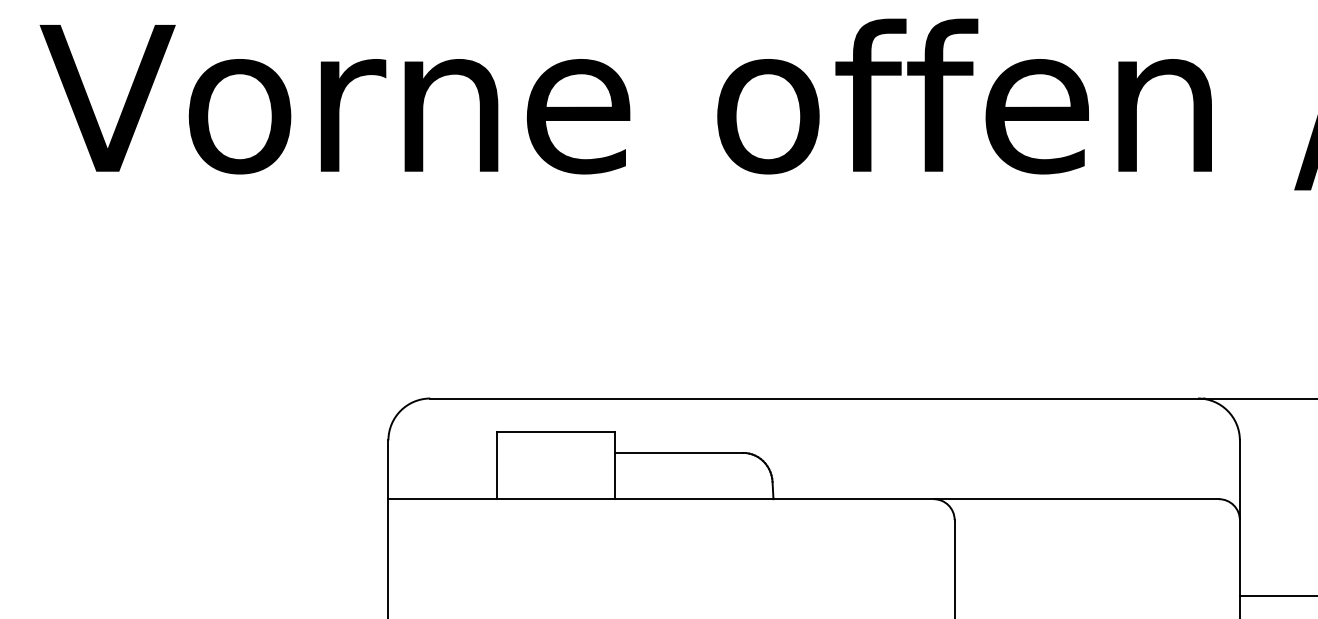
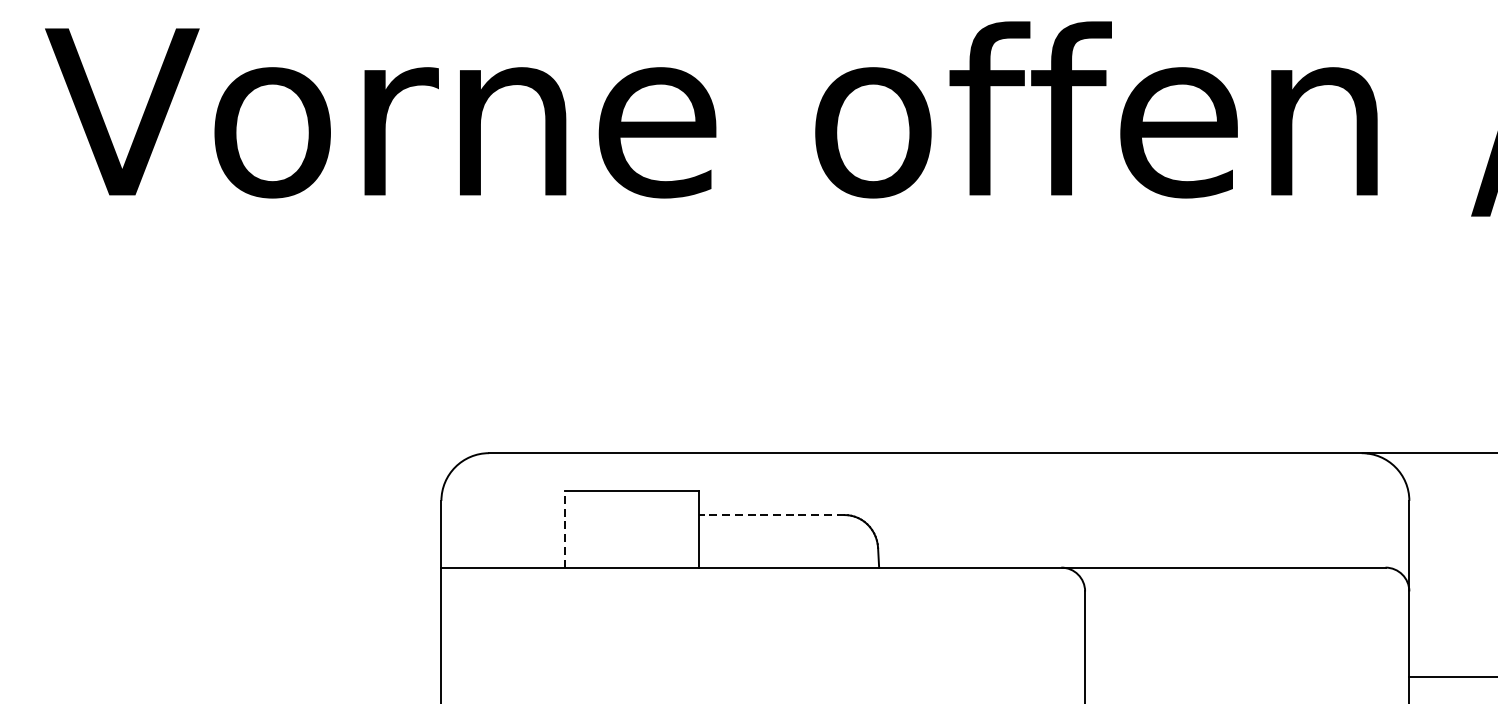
line: (678, 452) -> (771, 514), solid -> dashed
line: (497, 465) -> (565, 529), solid -> dashed

